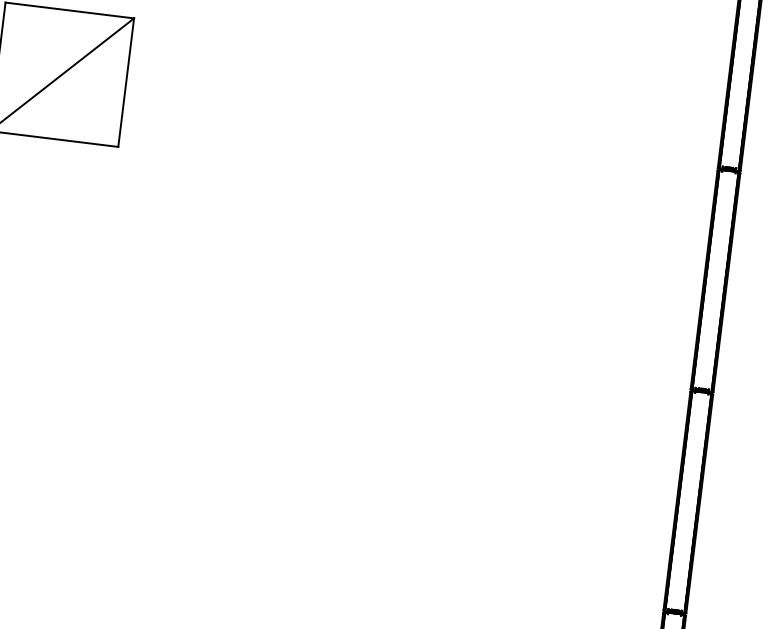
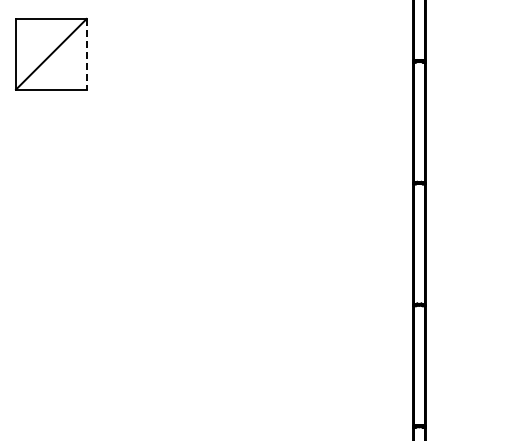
line: (125, 83) -> (86, 54), solid -> dashed

